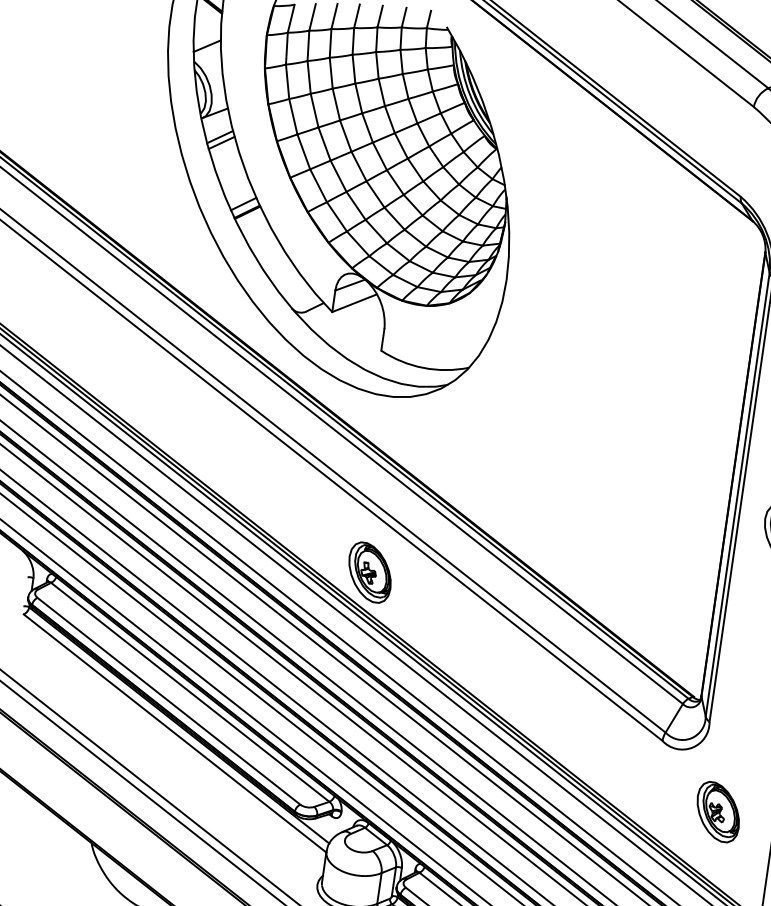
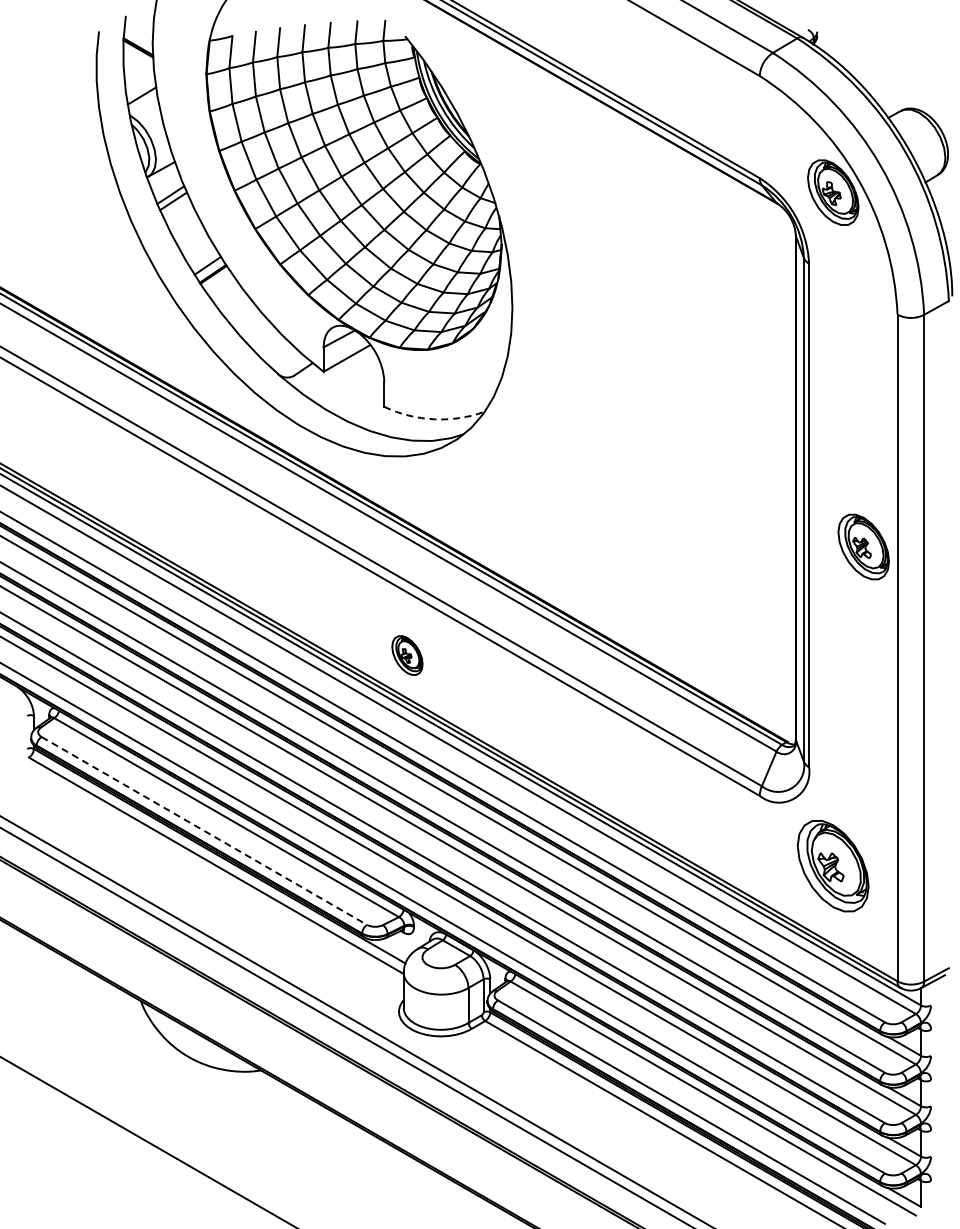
arc: (423, 368) -> (434, 419), solid -> dashed
part: (370, 572) -> (407, 655), size x0.6
line: (169, 700) -> (204, 830), solid -> dashed
part: (718, 812) -> (833, 866), size x1.4

